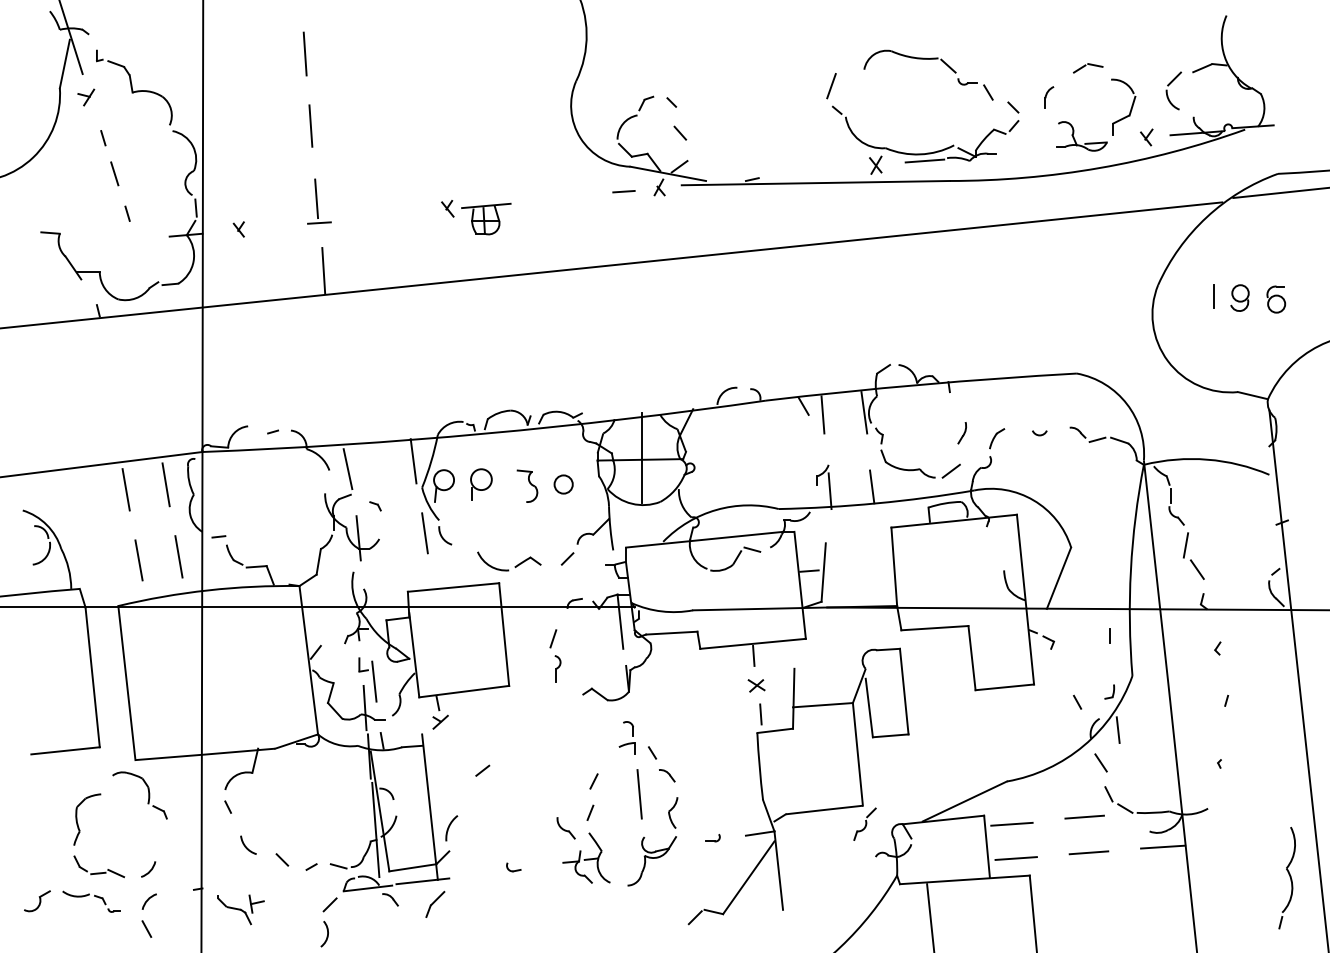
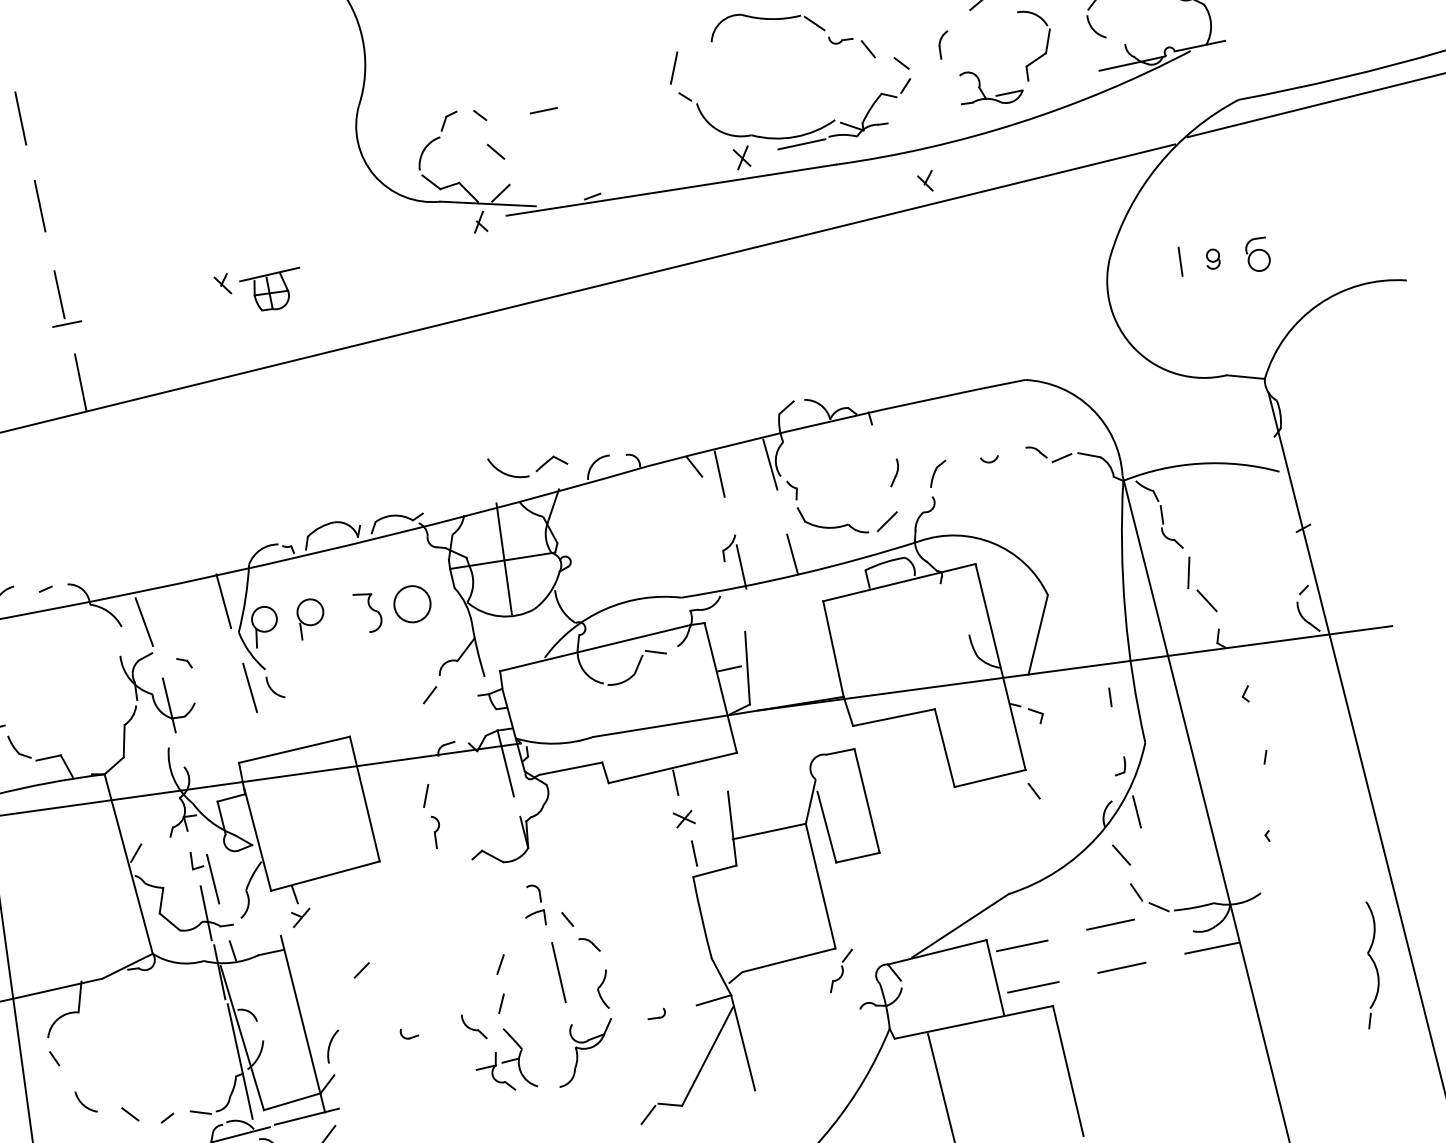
part: (1146, 137) -> (925, 181), moved
line: (623, 191) -> (543, 110), moved
part: (1239, 297) -> (1212, 258), size x0.6
circle: (563, 484) -> (412, 604), size x1.6
part: (514, 566) -> (535, 470), moved
line: (1077, 701) -> (1033, 790), moved
part: (513, 867) -> (409, 1033), moved

